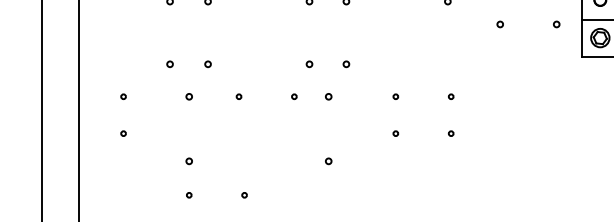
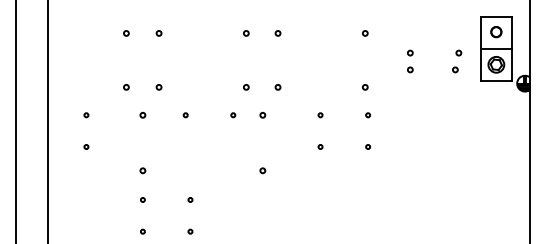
circle: (500, 43) -> (410, 69), added
circle: (552, 43) -> (455, 69), added
circle: (446, 64) -> (364, 87), added

